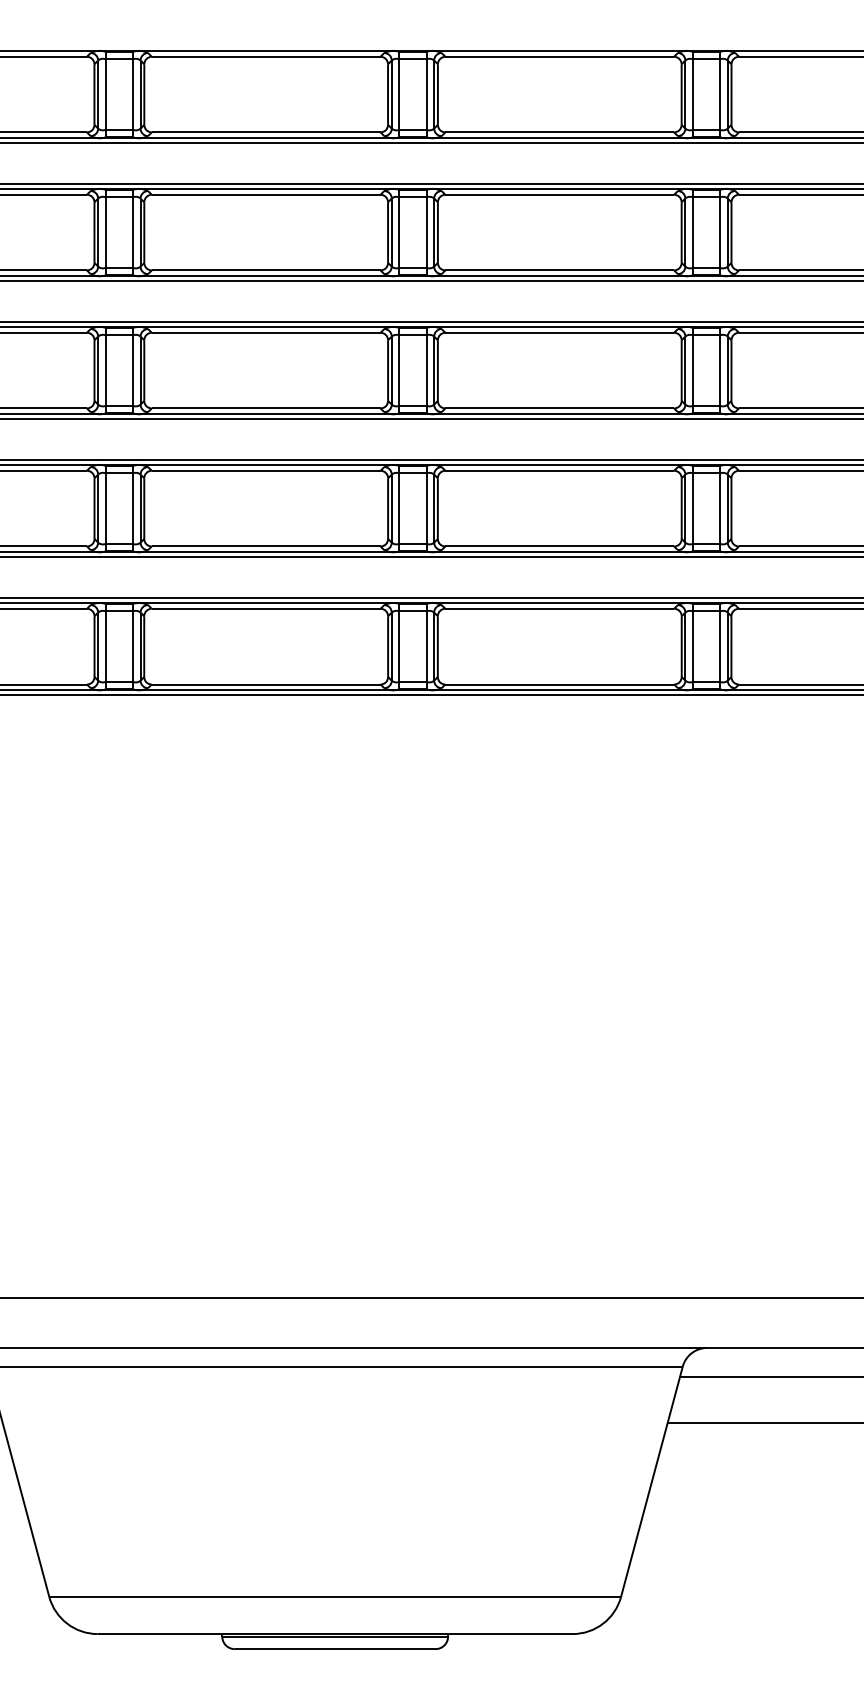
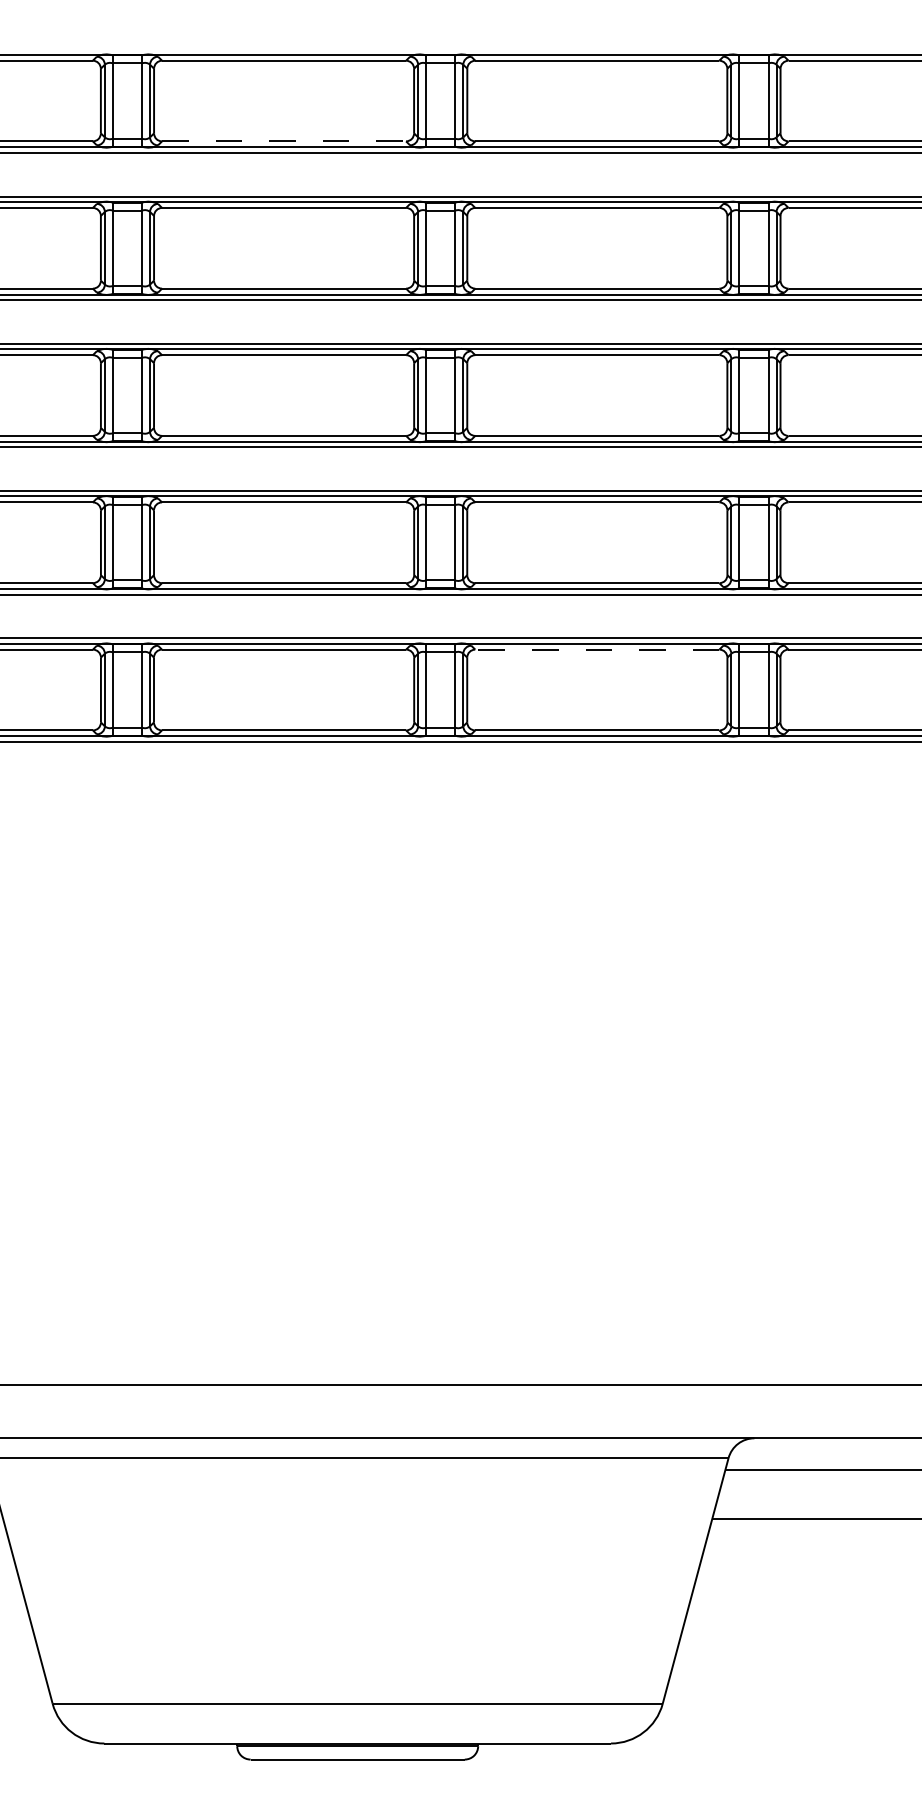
line: (266, 132) -> (284, 141), solid -> dashed
line: (559, 608) -> (596, 649), solid -> dashed

